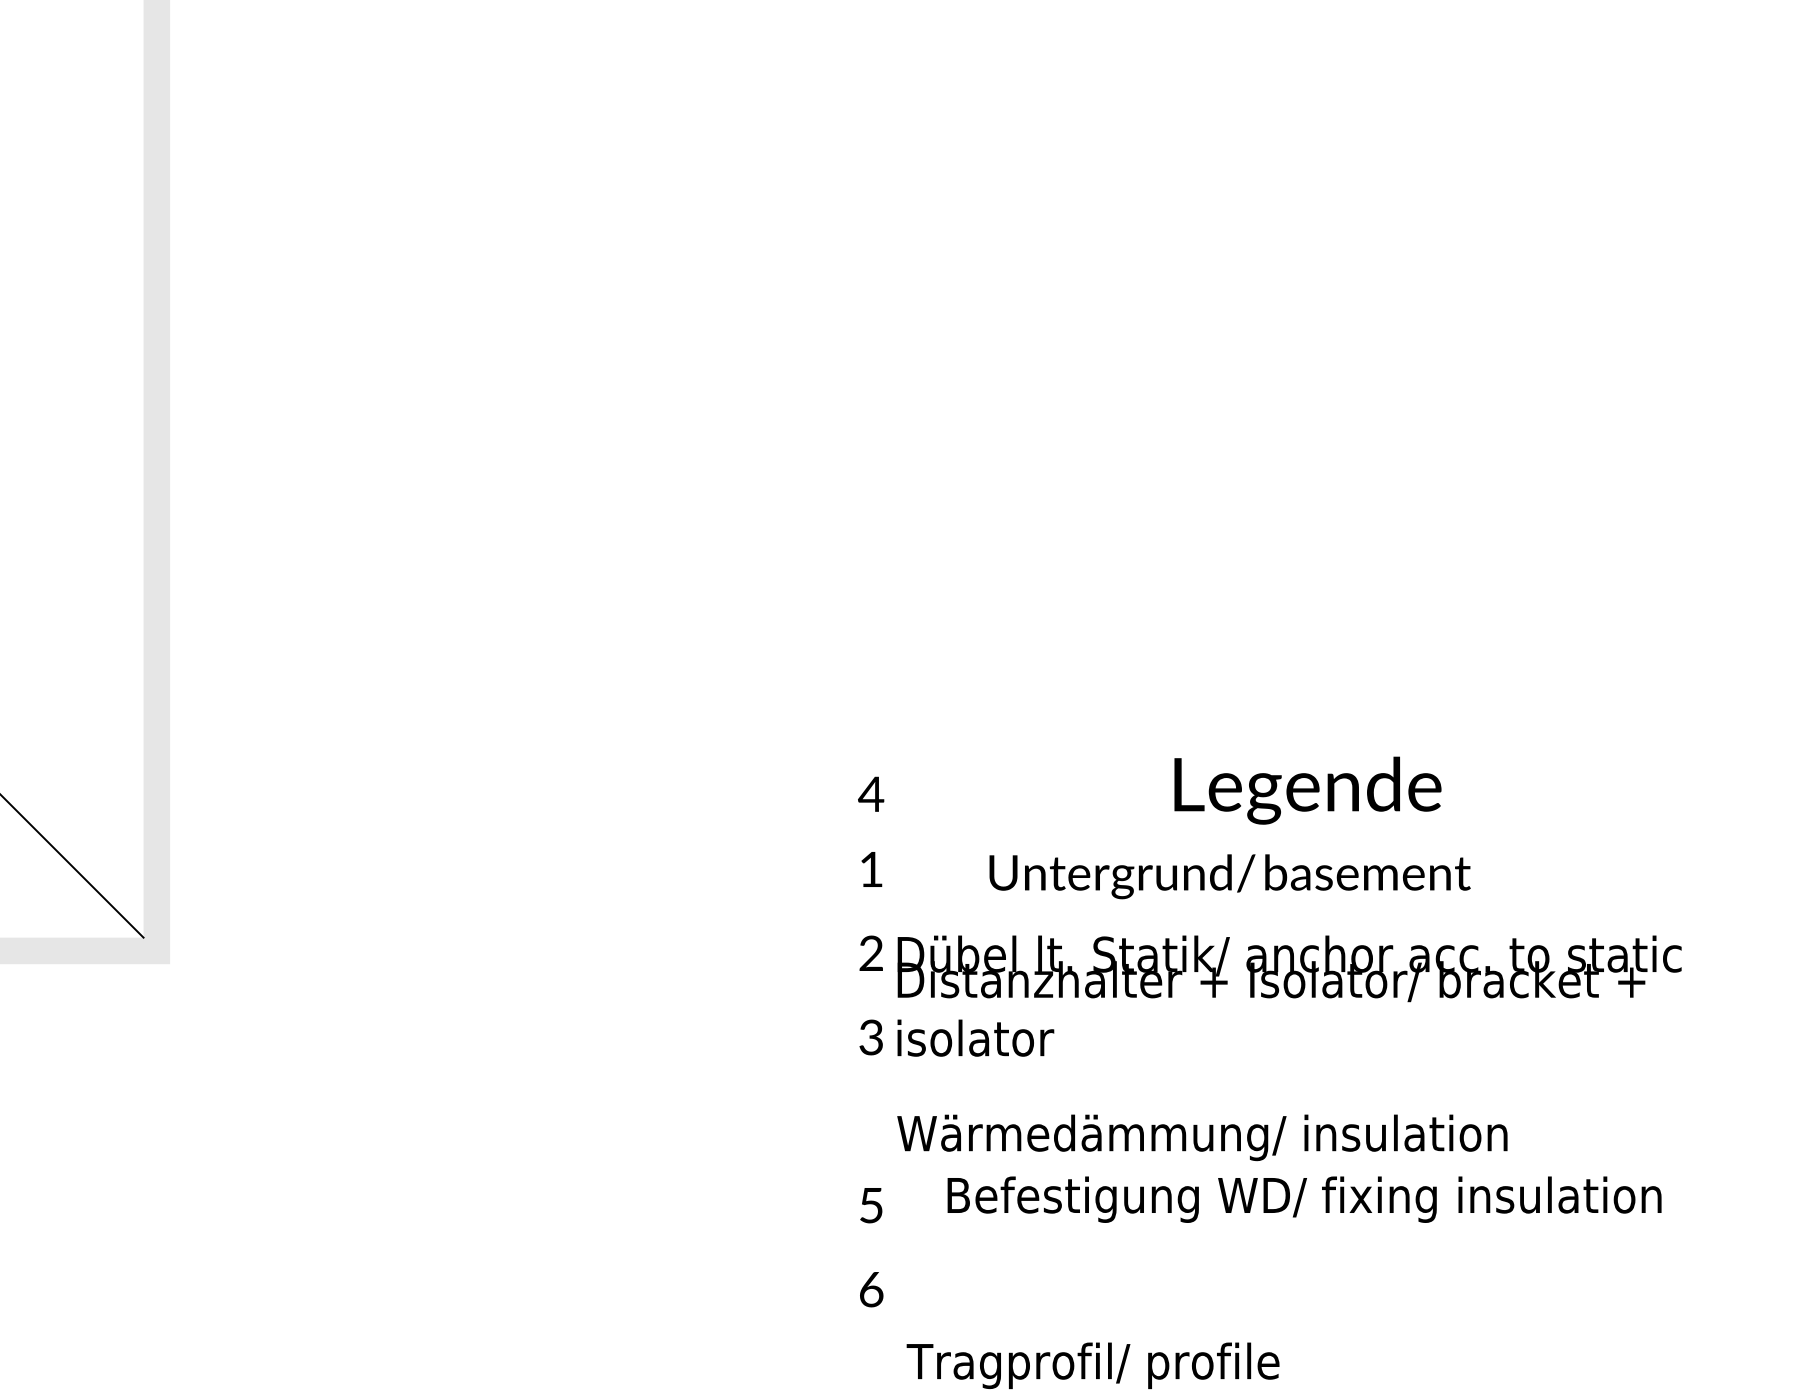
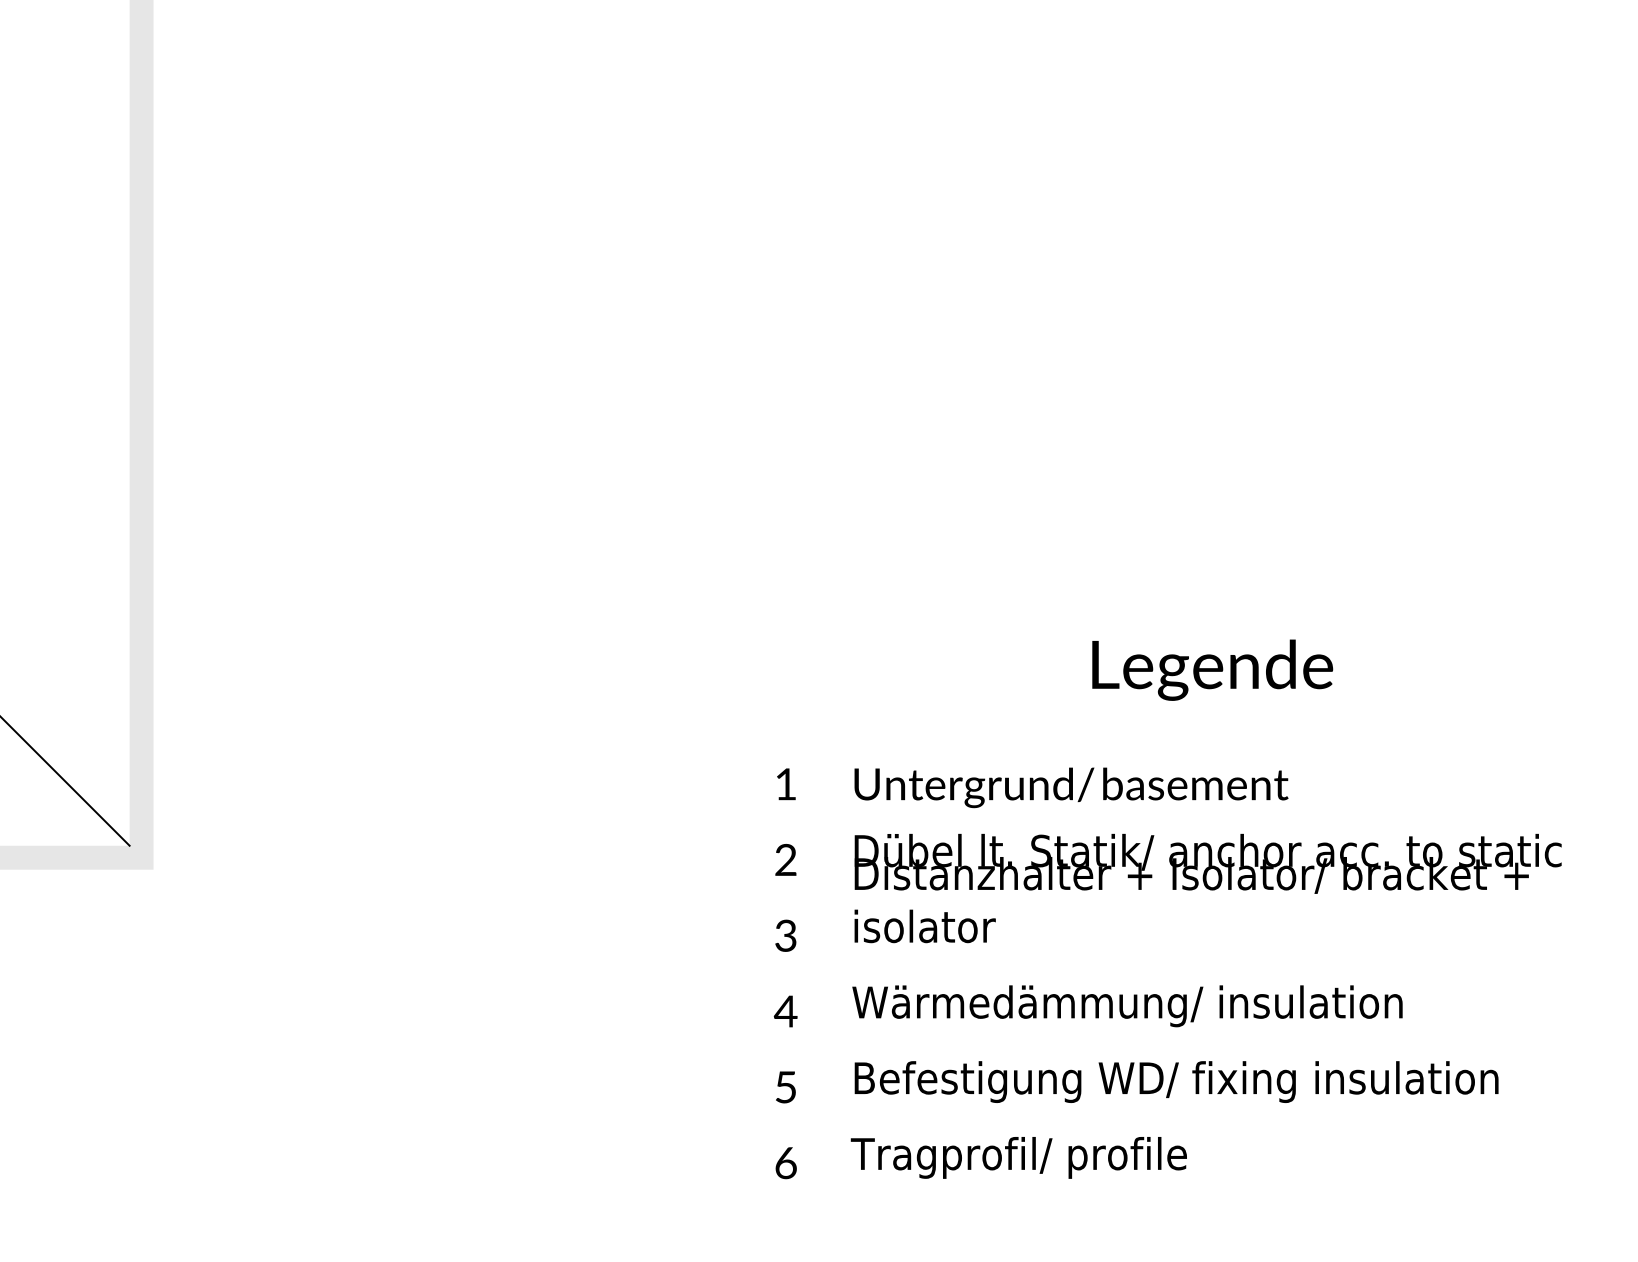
text: (1307, 789) -> (1212, 669), moved
text: (870, 794) -> (785, 1011), moved
text: (1230, 876) -> (1071, 787), moved
text: (1288, 996) -> (1207, 888), moved
text: (1202, 1138) -> (1127, 1006), moved
text: (1092, 1365) -> (1018, 1157), moved

